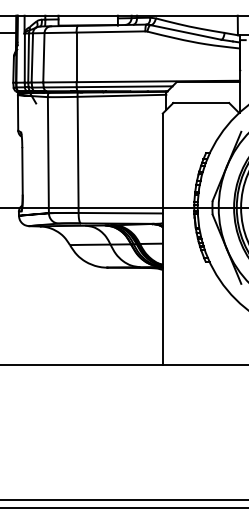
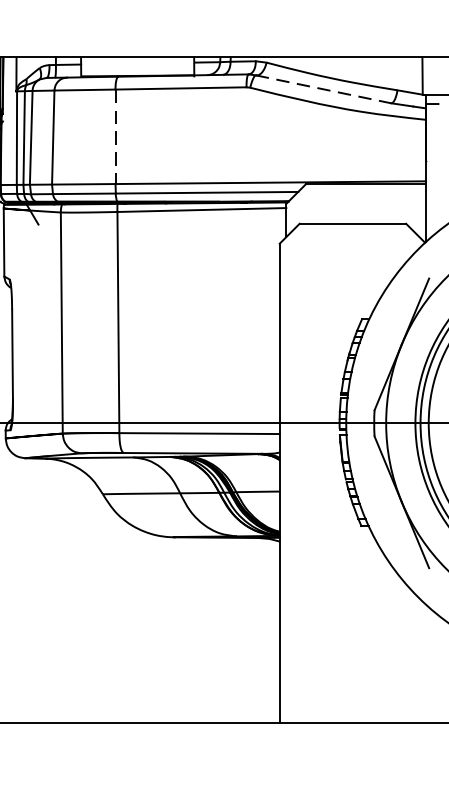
line: (186, 32) -> (324, 89), solid -> dashed
line: (76, 57) -> (115, 137), solid -> dashed

